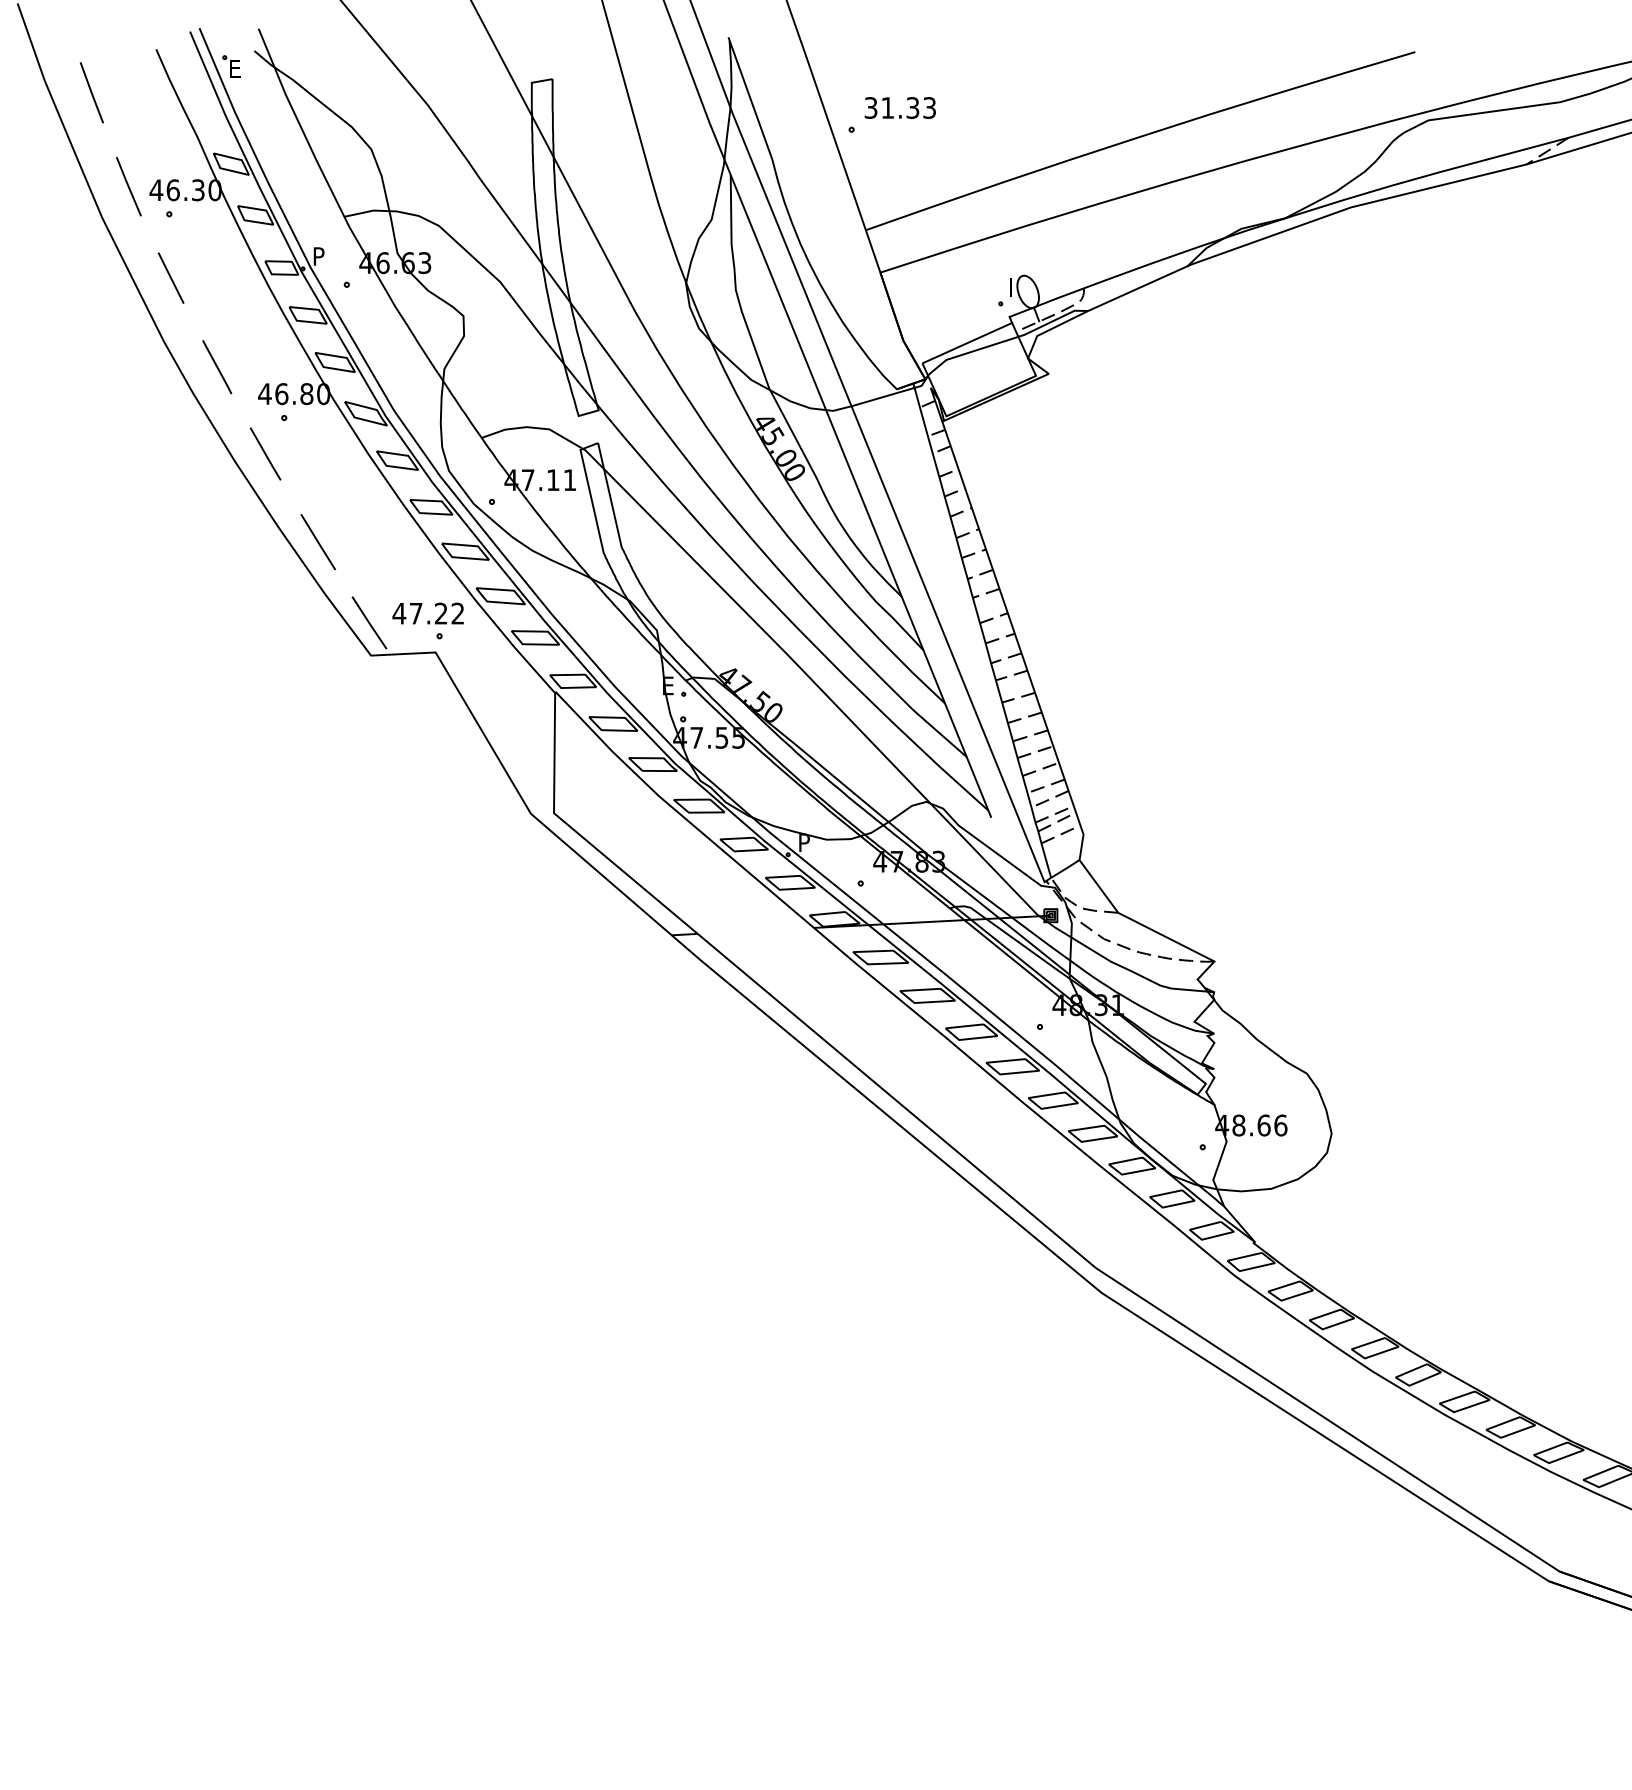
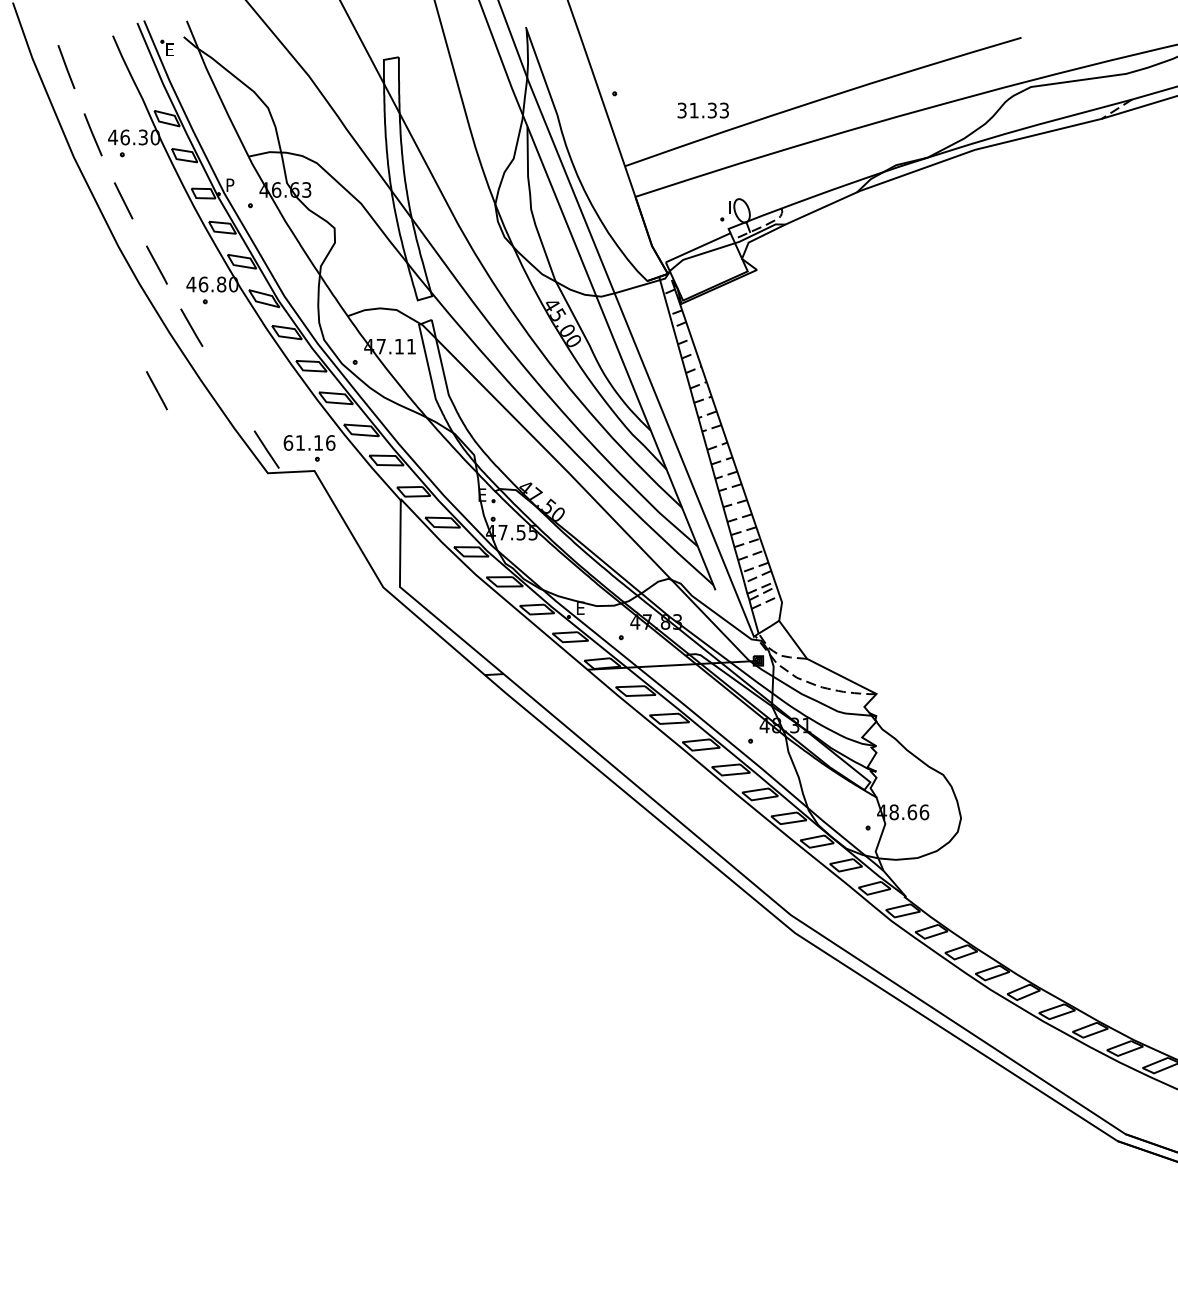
text: (899, 107) -> (702, 110), moved
line: (217, 541) -> (157, 390), added
line: (317, 542) -> (229, 391), removed
text: (428, 613) -> (309, 442), 47.22 -> 61.16
text: (805, 842) -> (581, 608), P -> E

